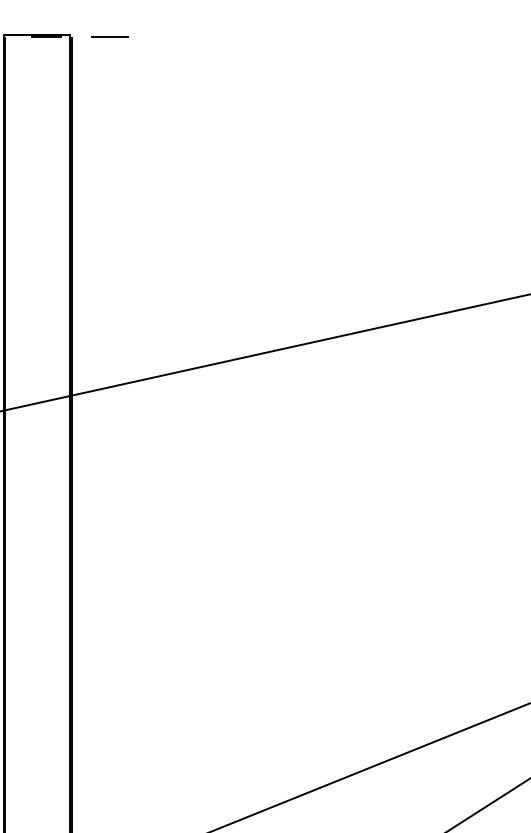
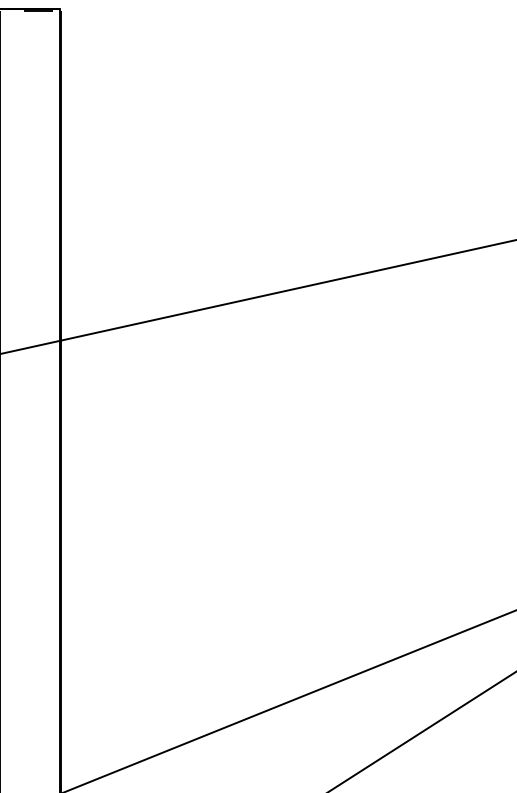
line: (109, 37) -> (96, 10), removed

